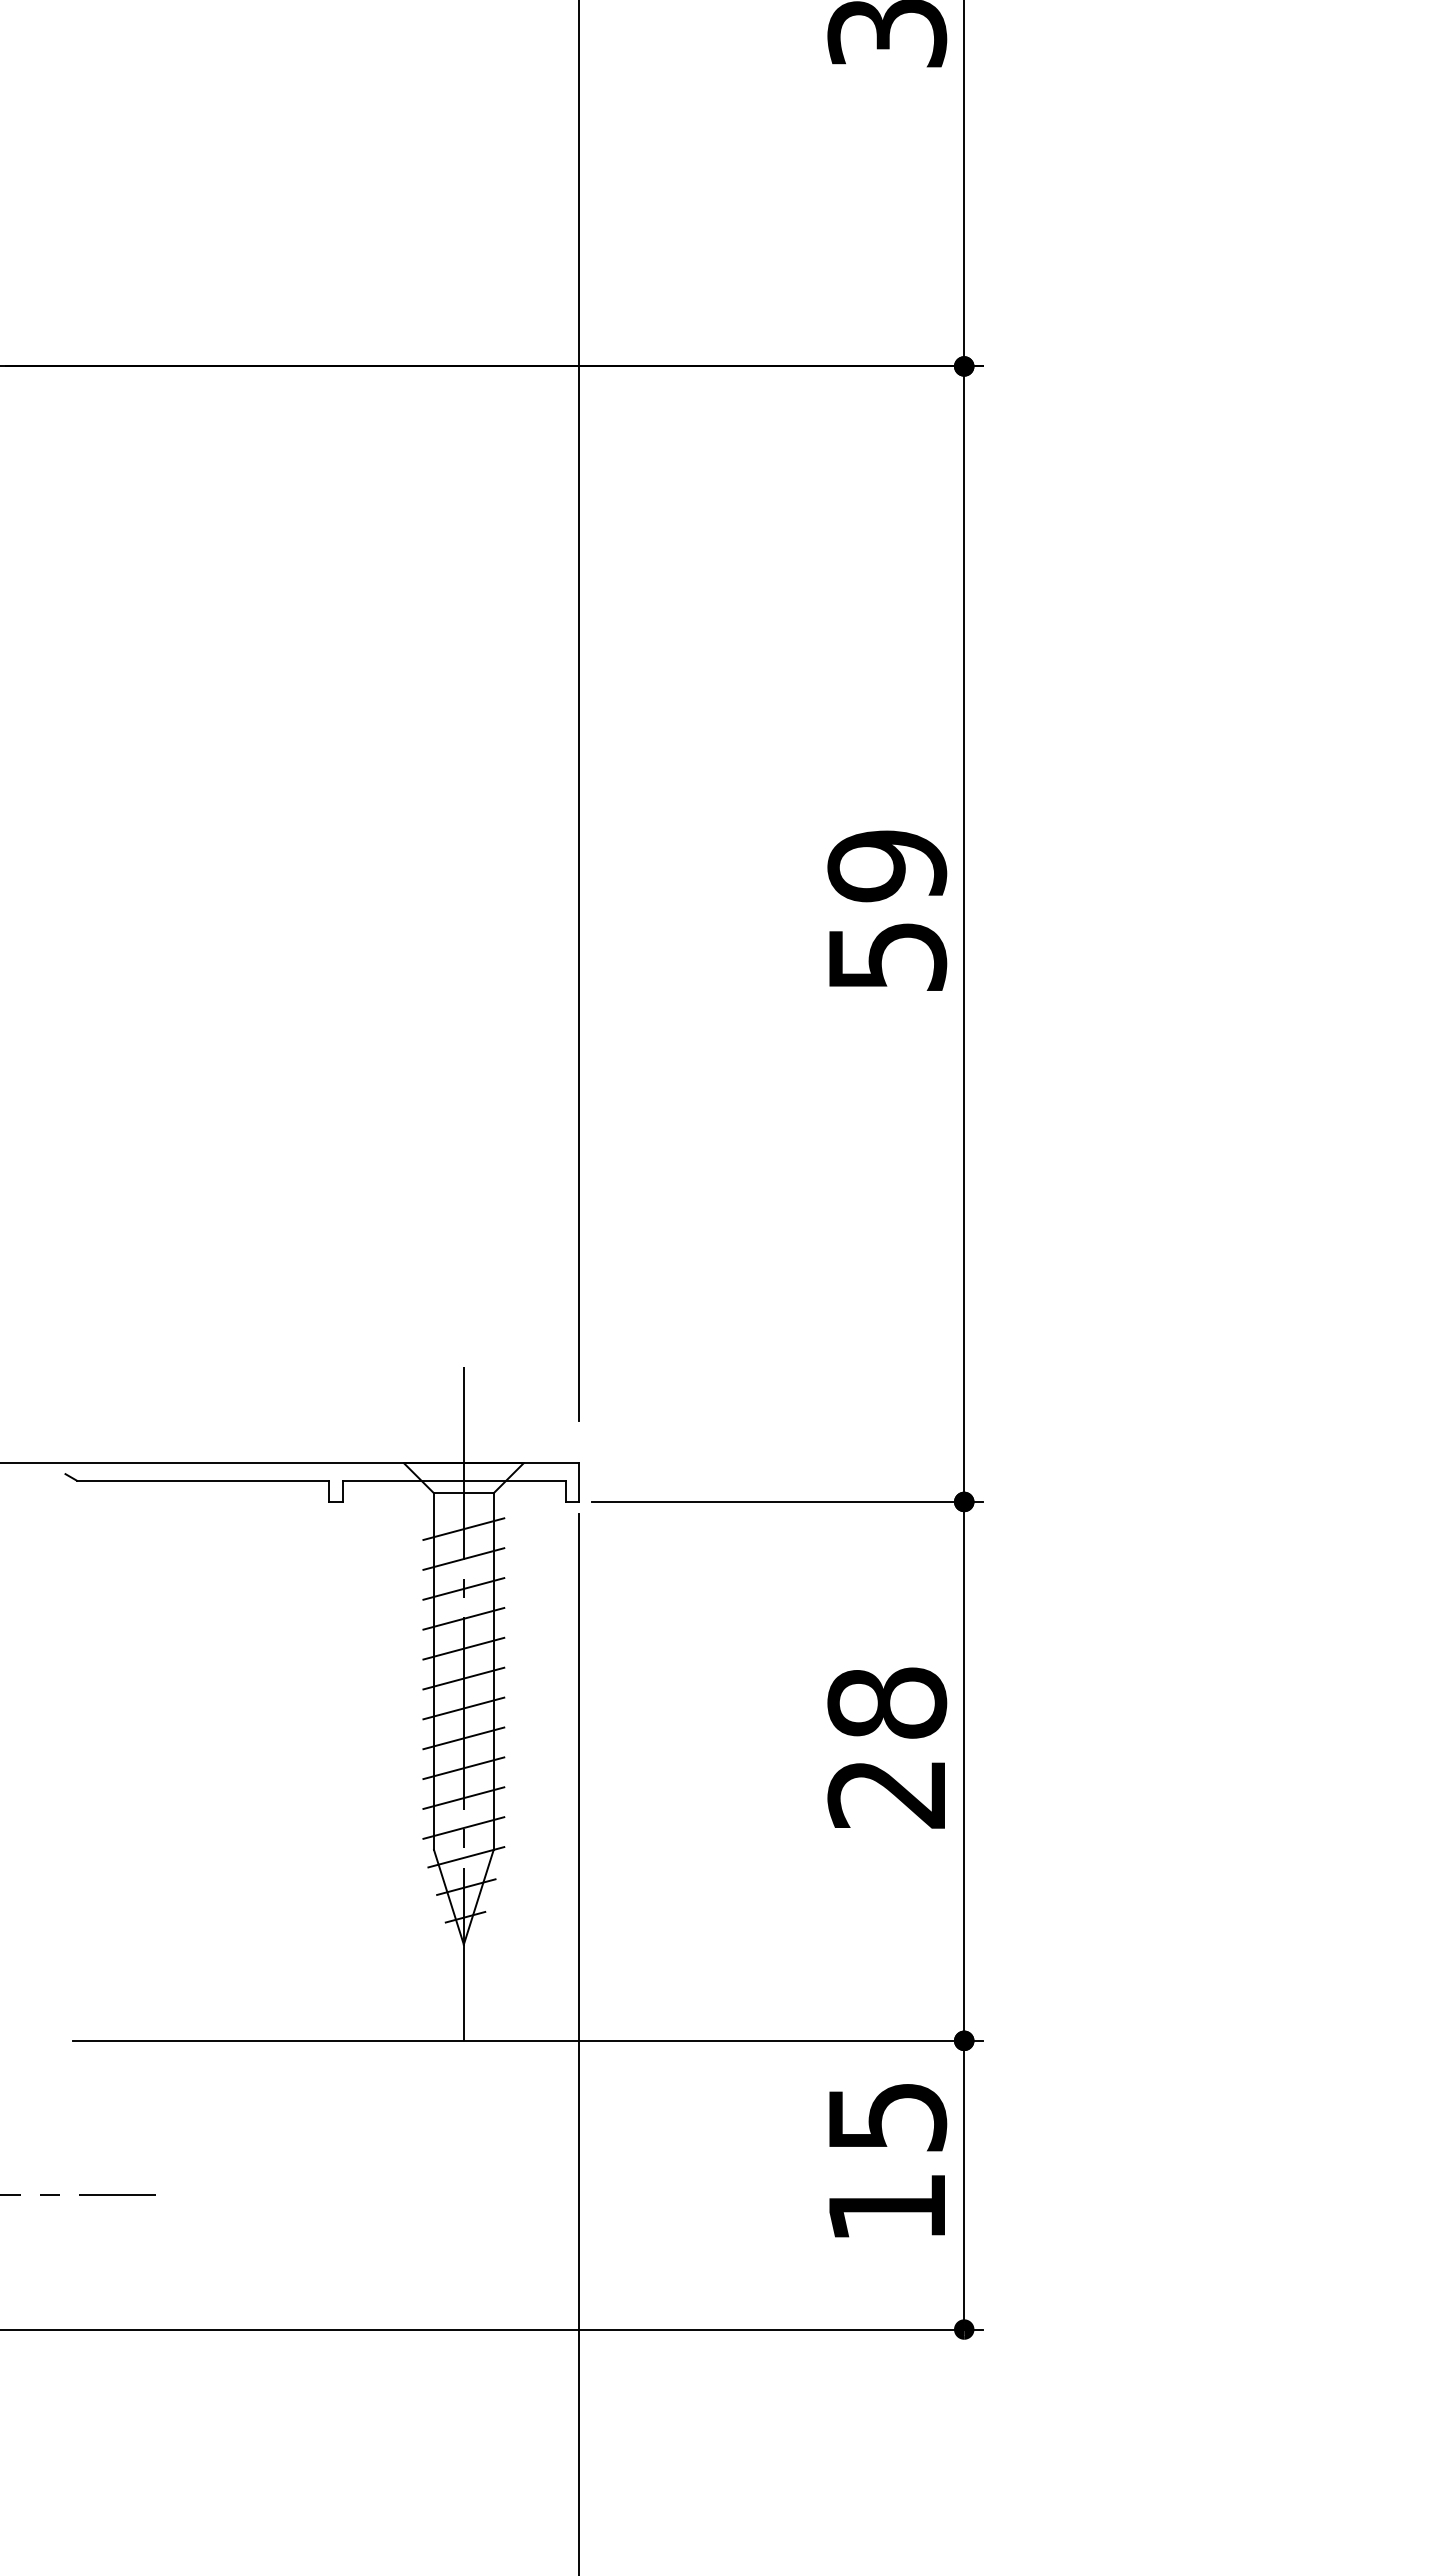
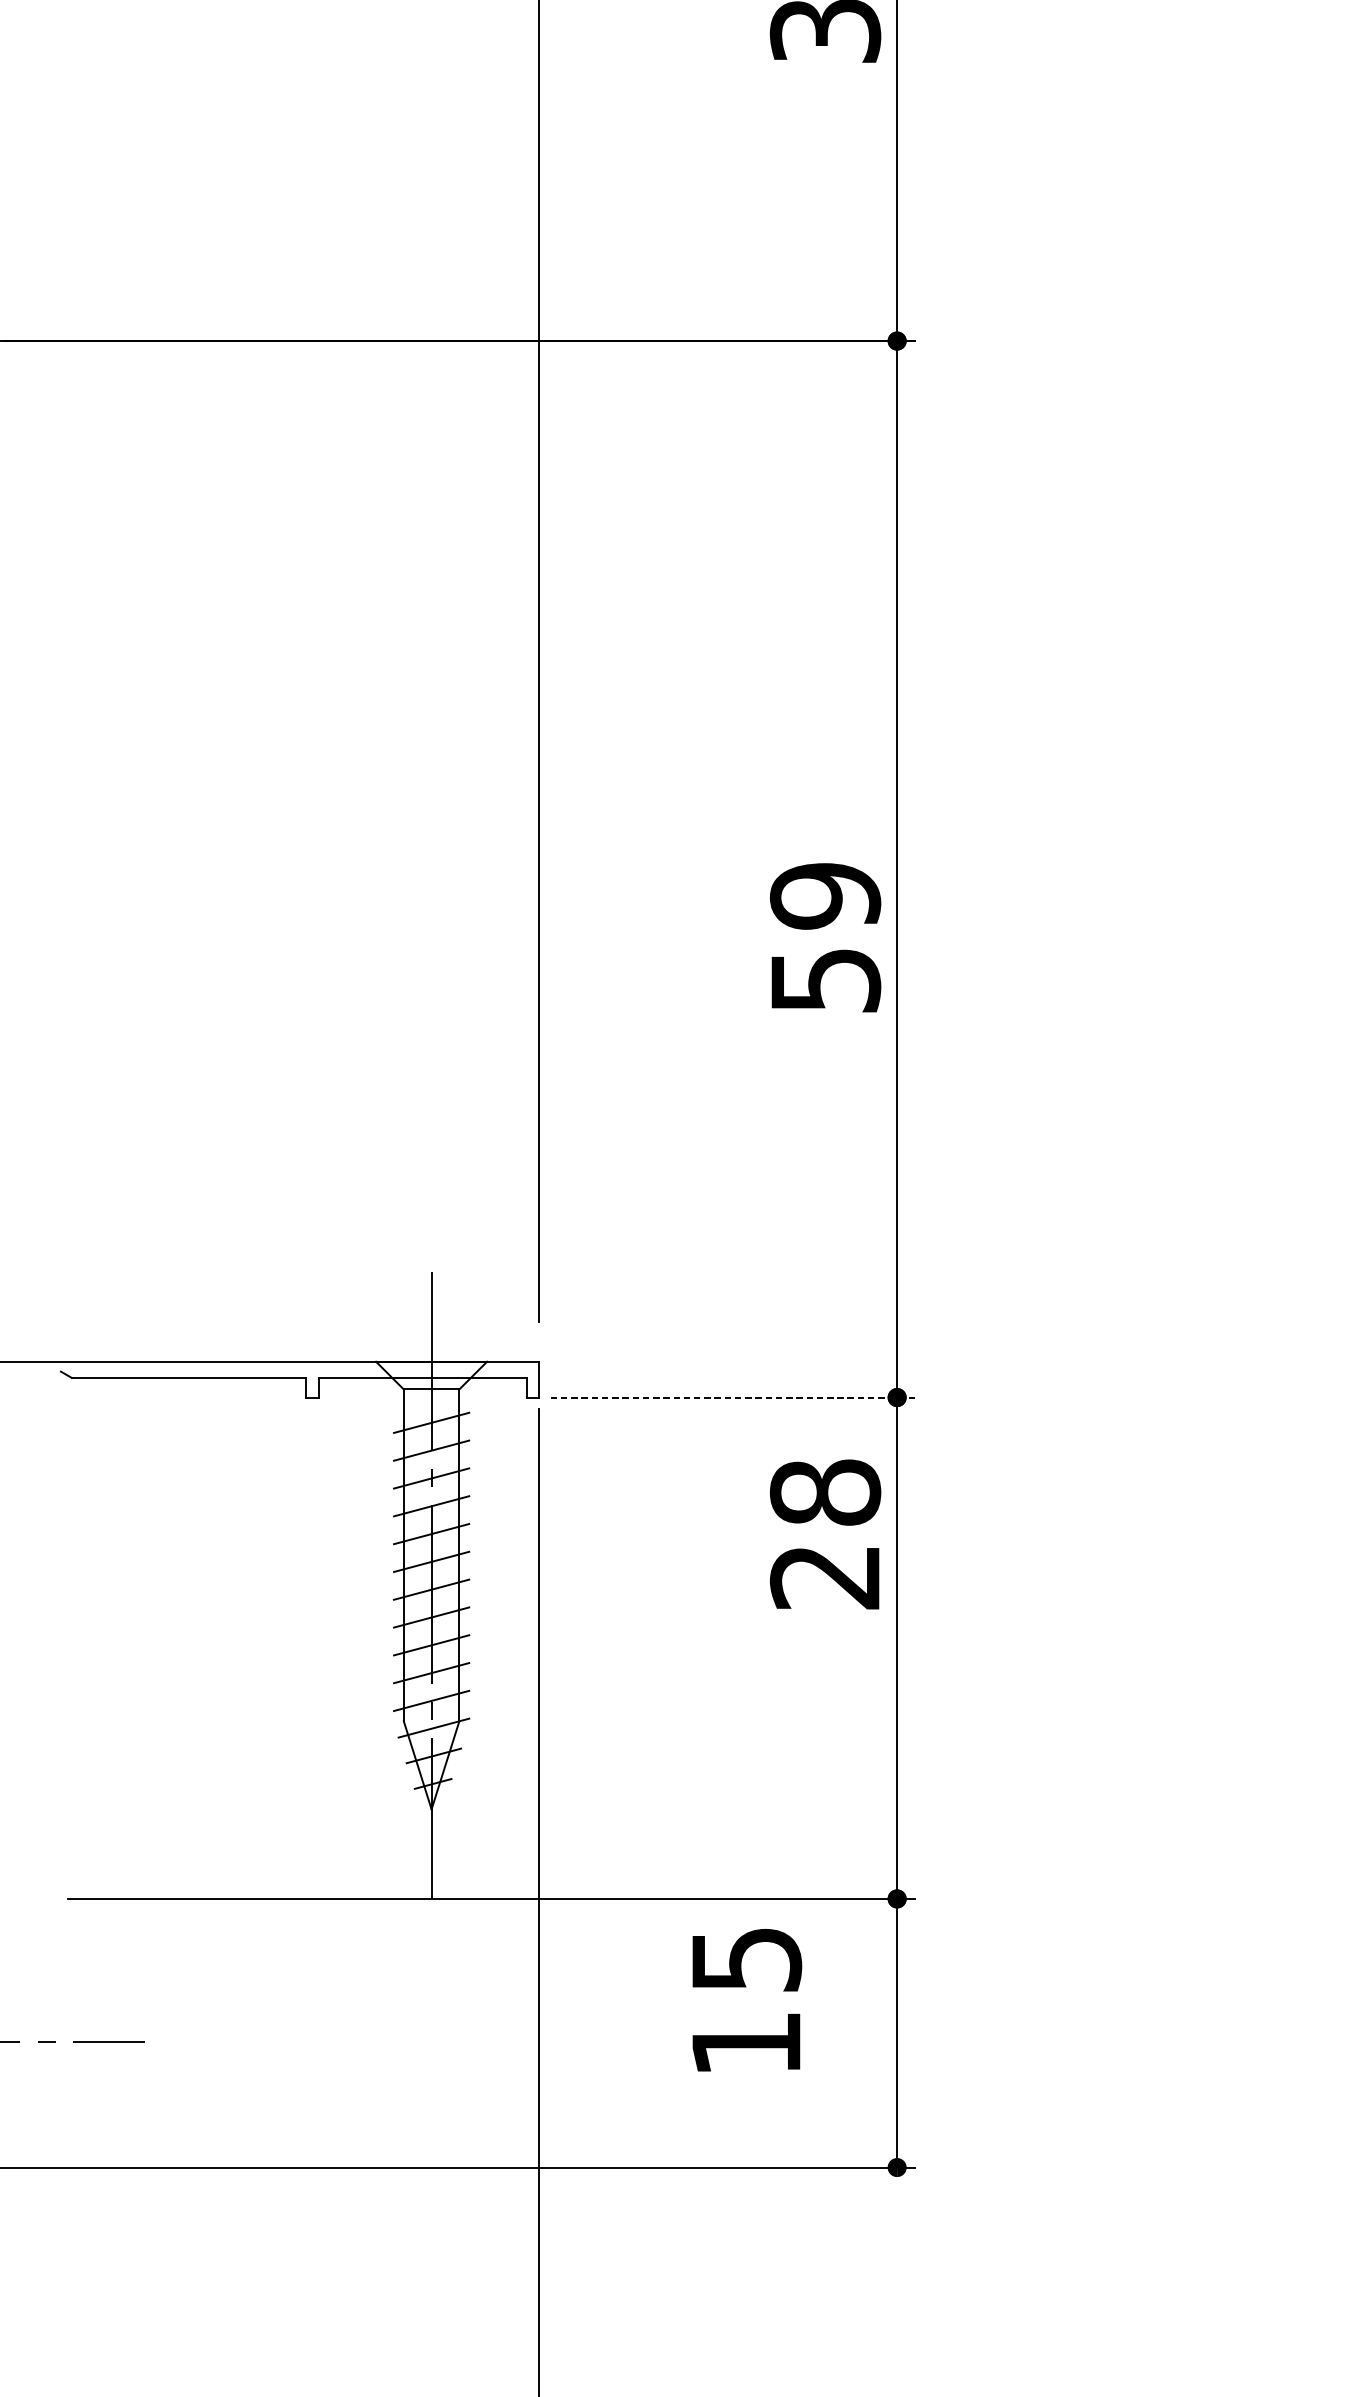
text: (887, 910) -> (825, 937), moved
line: (787, 1501) -> (732, 1397), solid -> dashed
text: (887, 1747) -> (825, 1533), moved
text: (888, 2160) -> (747, 2000), moved

